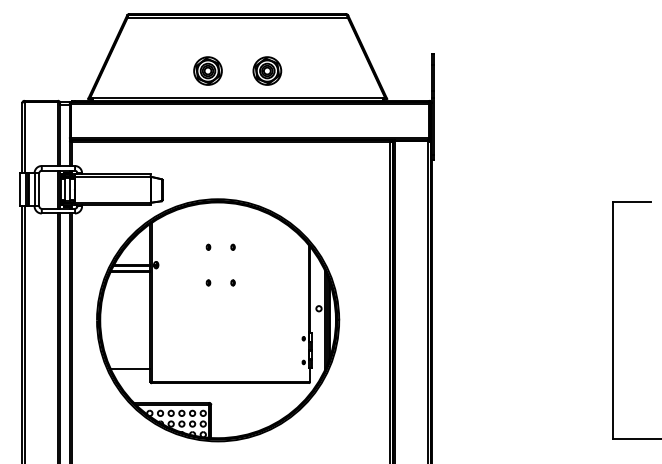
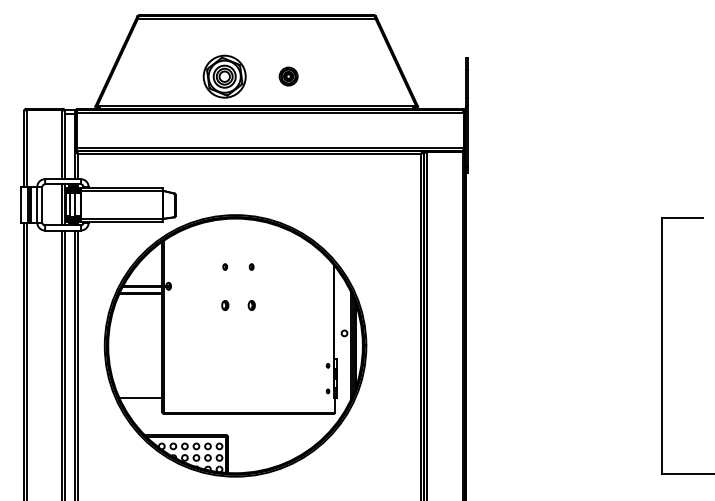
part: (207, 70) -> (224, 76), size x1.4
part: (267, 70) -> (288, 76), size x0.6
part: (207, 282) -> (224, 305), size x1.6
part: (232, 282) -> (251, 305), size x1.6

